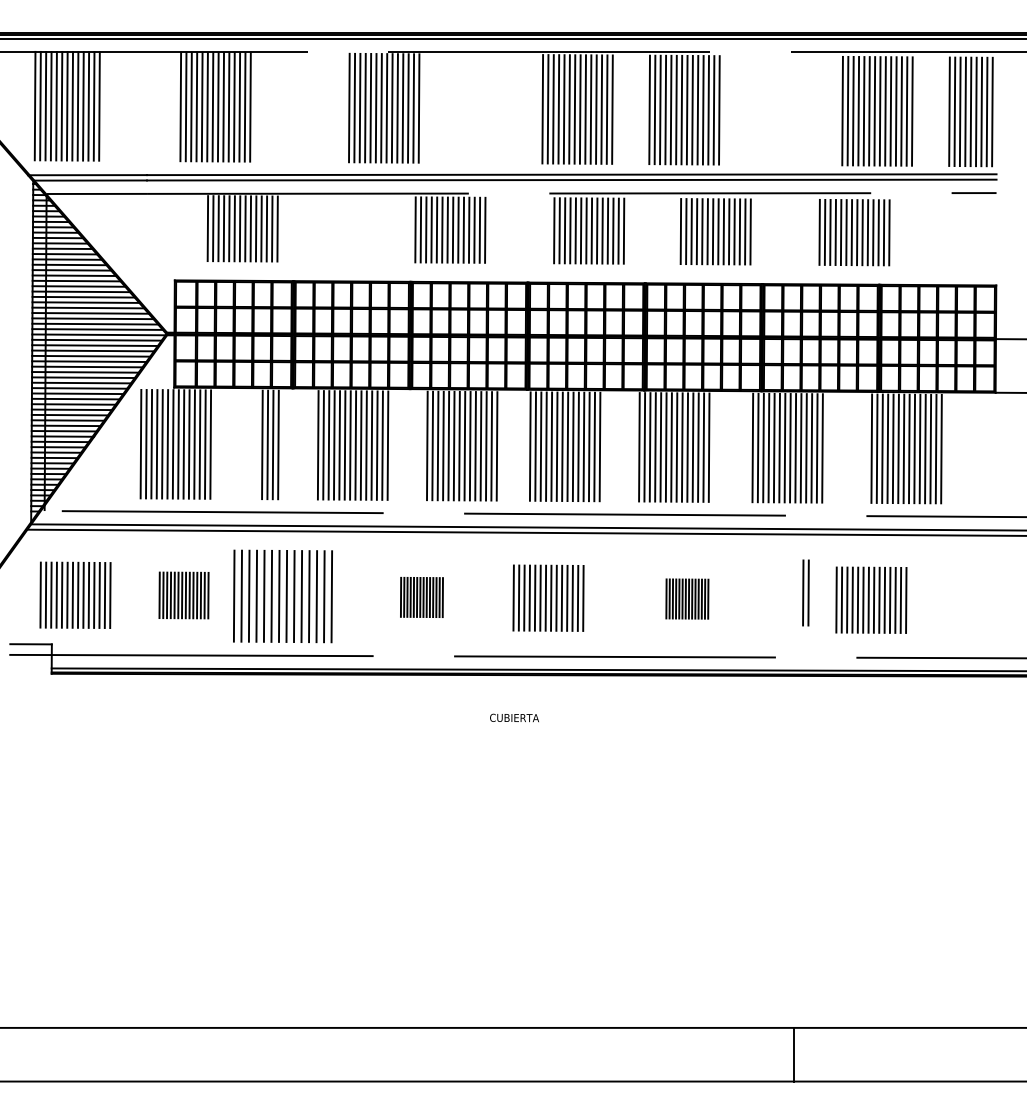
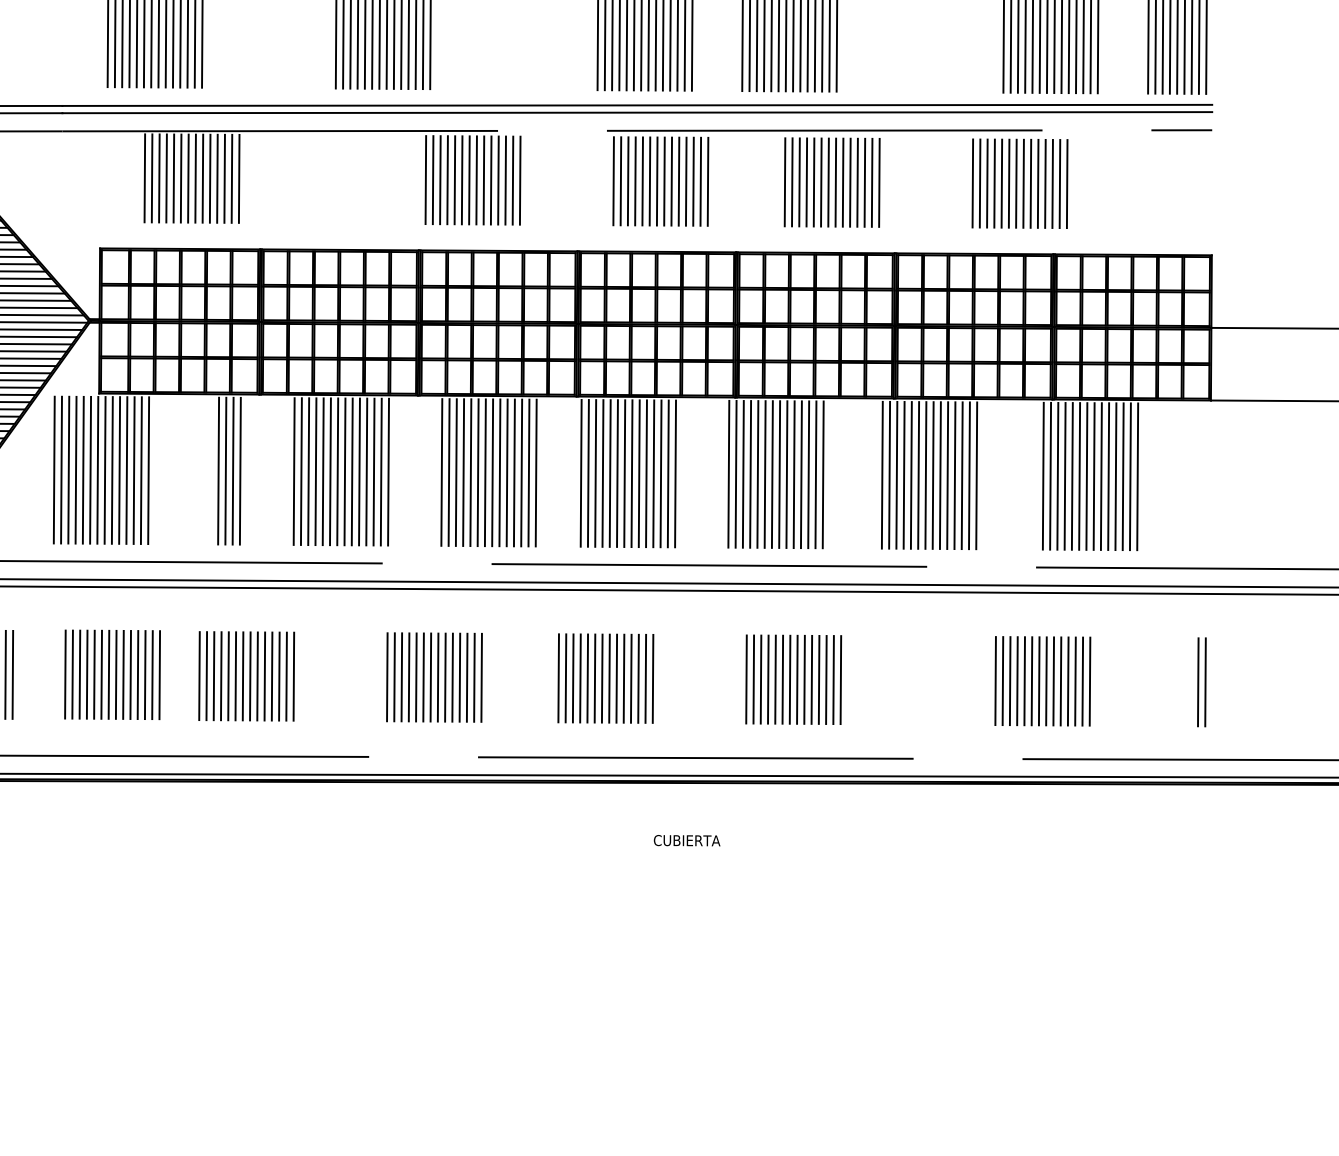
part: (805, 592) -> (1201, 681), moved
part: (183, 595) -> (111, 674), size x1.43
part: (283, 596) -> (247, 676), size x0.71
part: (421, 597) -> (433, 677), size x1.67
part: (687, 598) -> (793, 678), size x1.67
text: (514, 717) -> (687, 840), moved

